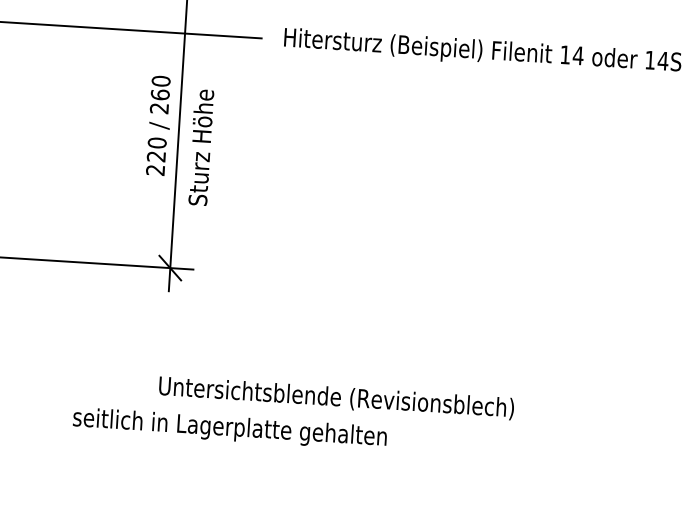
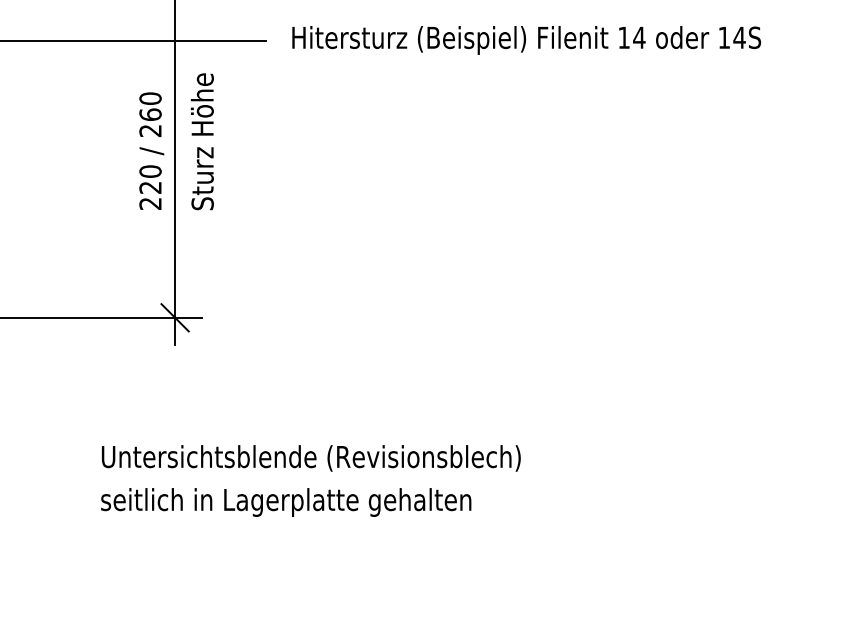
text: (200, 147) -> (201, 141), moved
text: (336, 398) -> (311, 458), moved
text: (230, 428) -> (286, 502), moved

